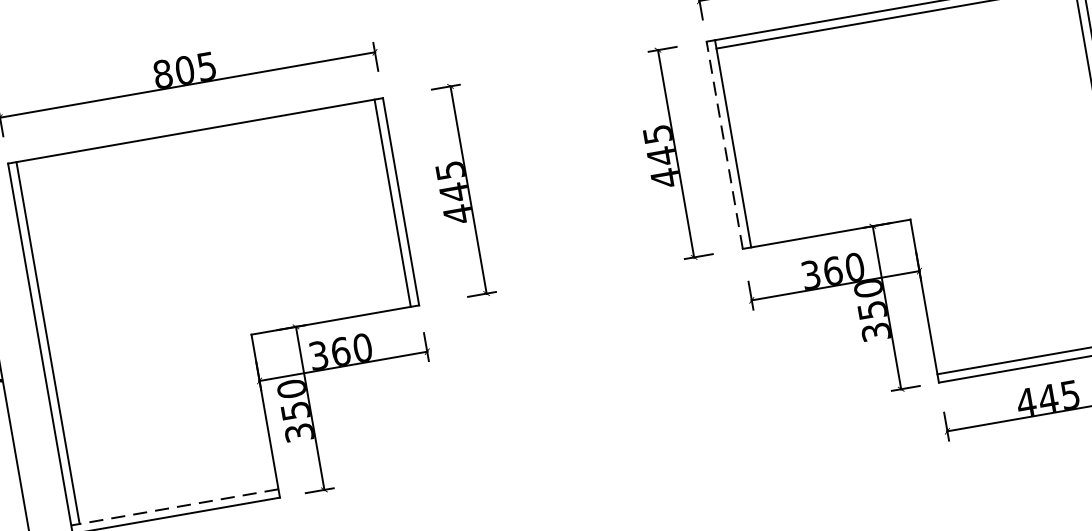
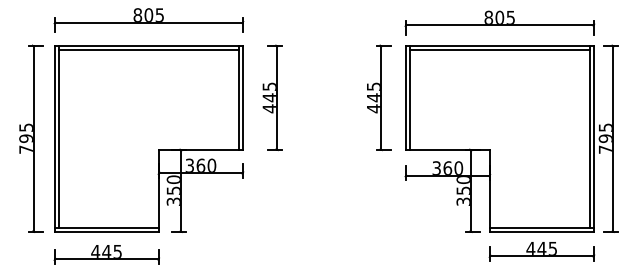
line: (196, 138) -> (148, 49), added
line: (724, 144) -> (405, 97), dashed -> solid
line: (174, 507) -> (106, 227), dashed -> solid

